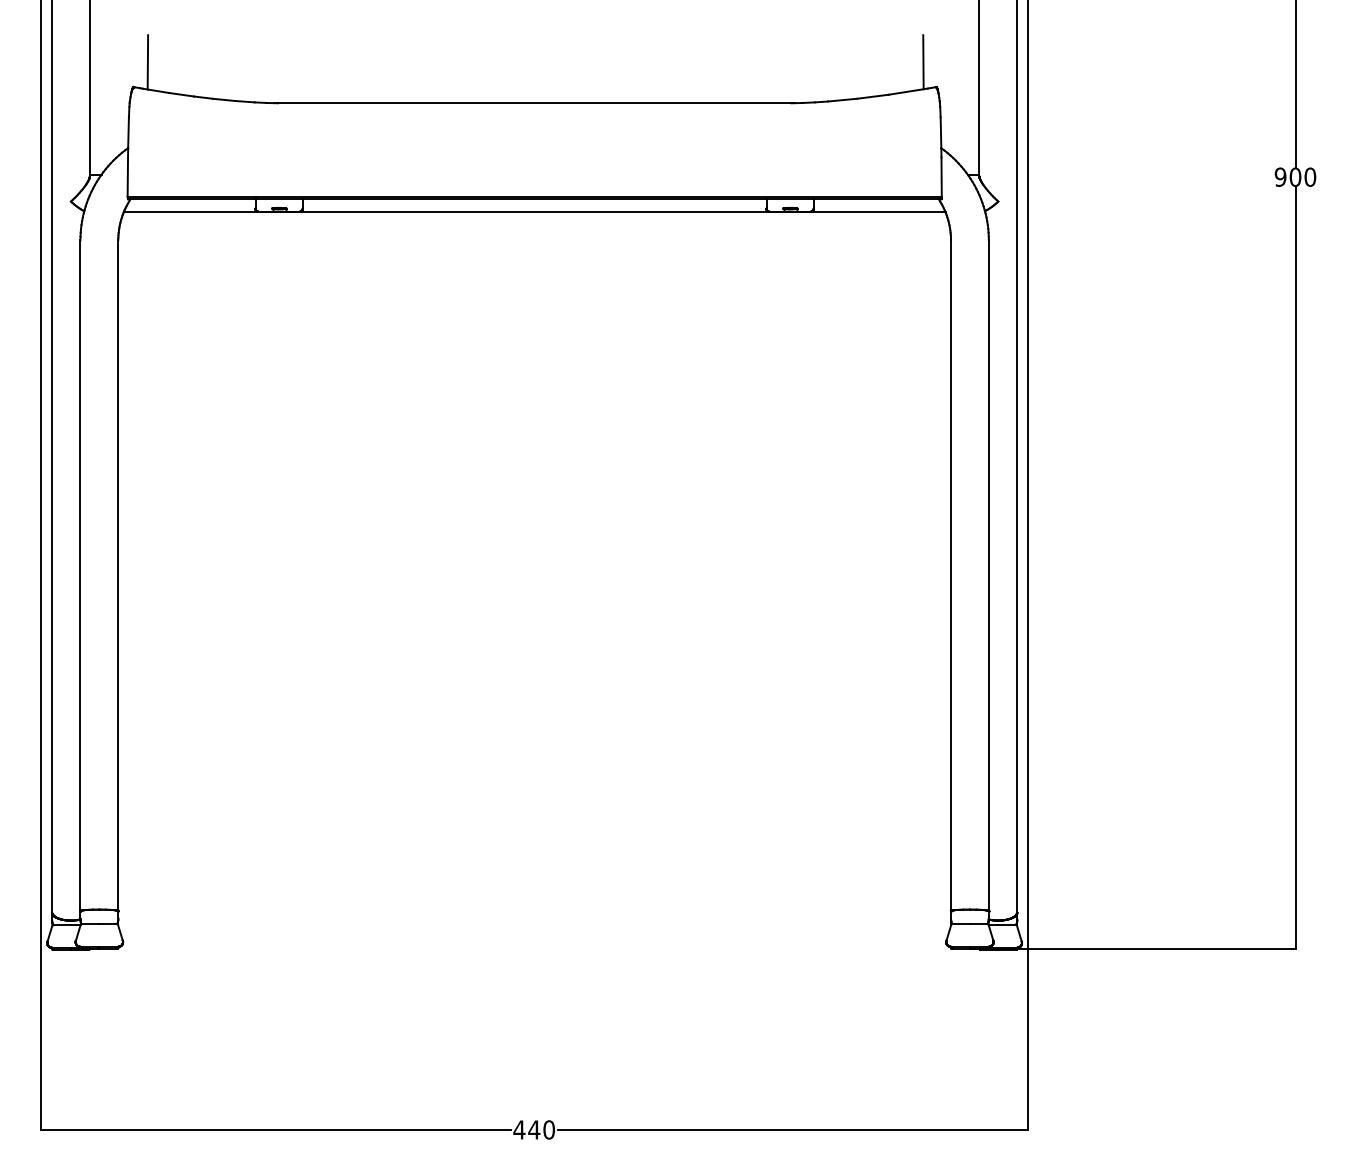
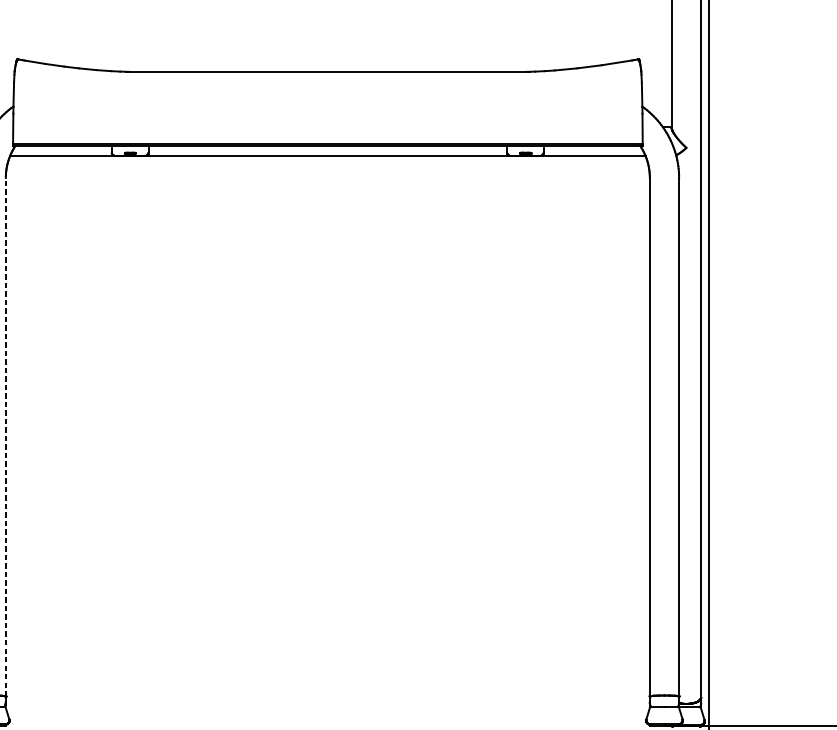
line: (147, 62) -> (28, 40), removed
line: (923, 62) -> (628, 40), removed
line: (118, 575) -> (5, 437), solid -> dashed

